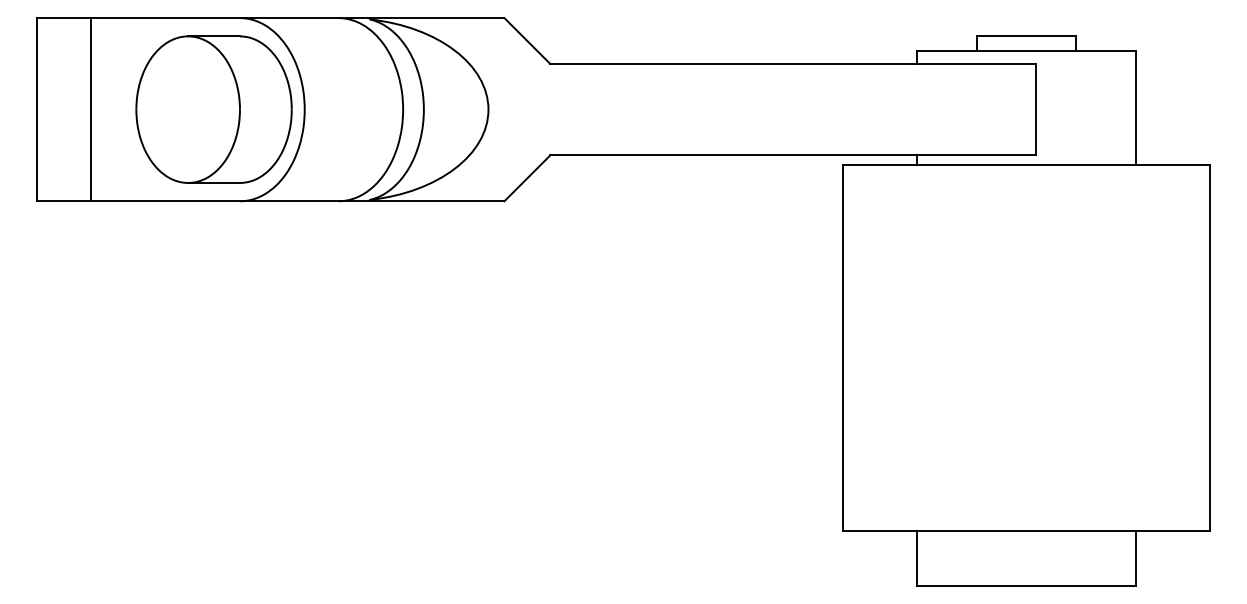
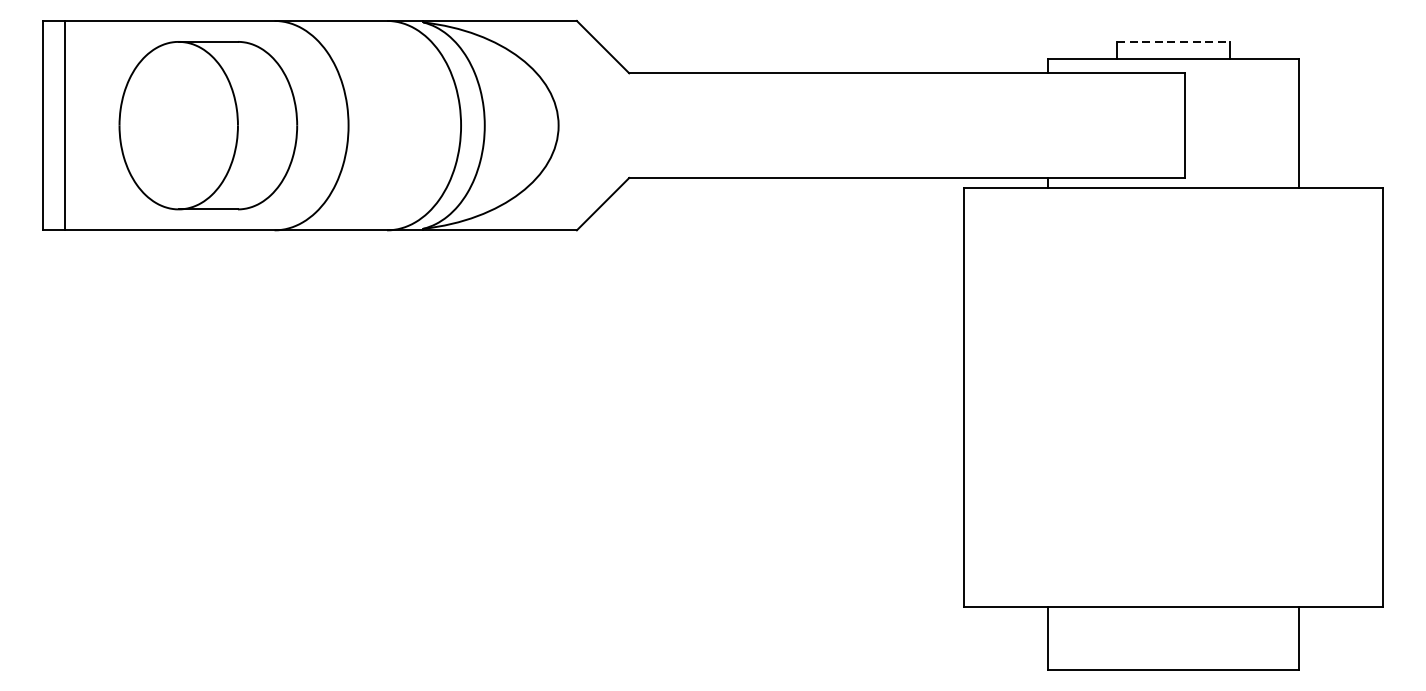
line: (1026, 36) -> (1173, 41), solid -> dashed
line: (91, 109) -> (65, 125), moved
part: (213, 109) -> (207, 125), moved

